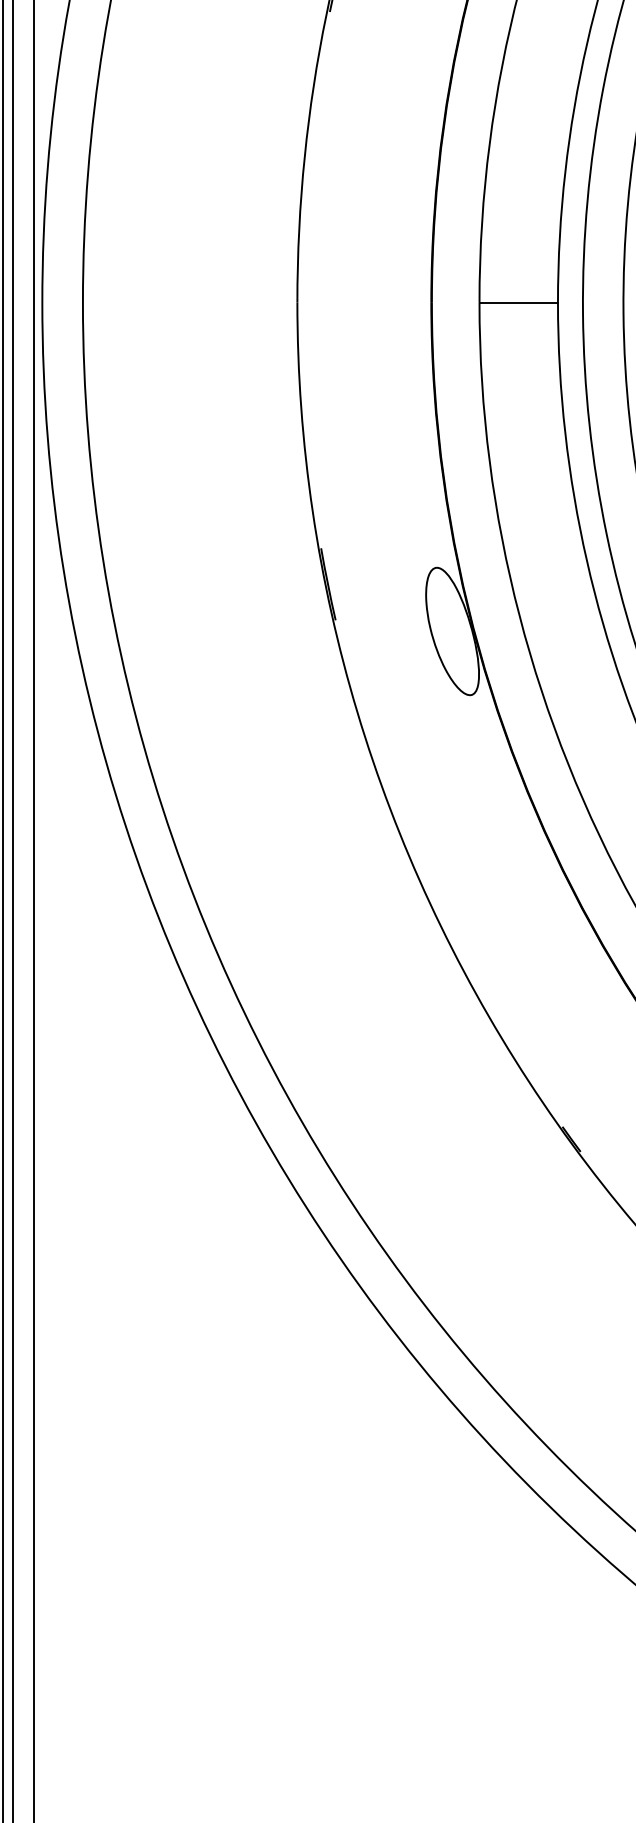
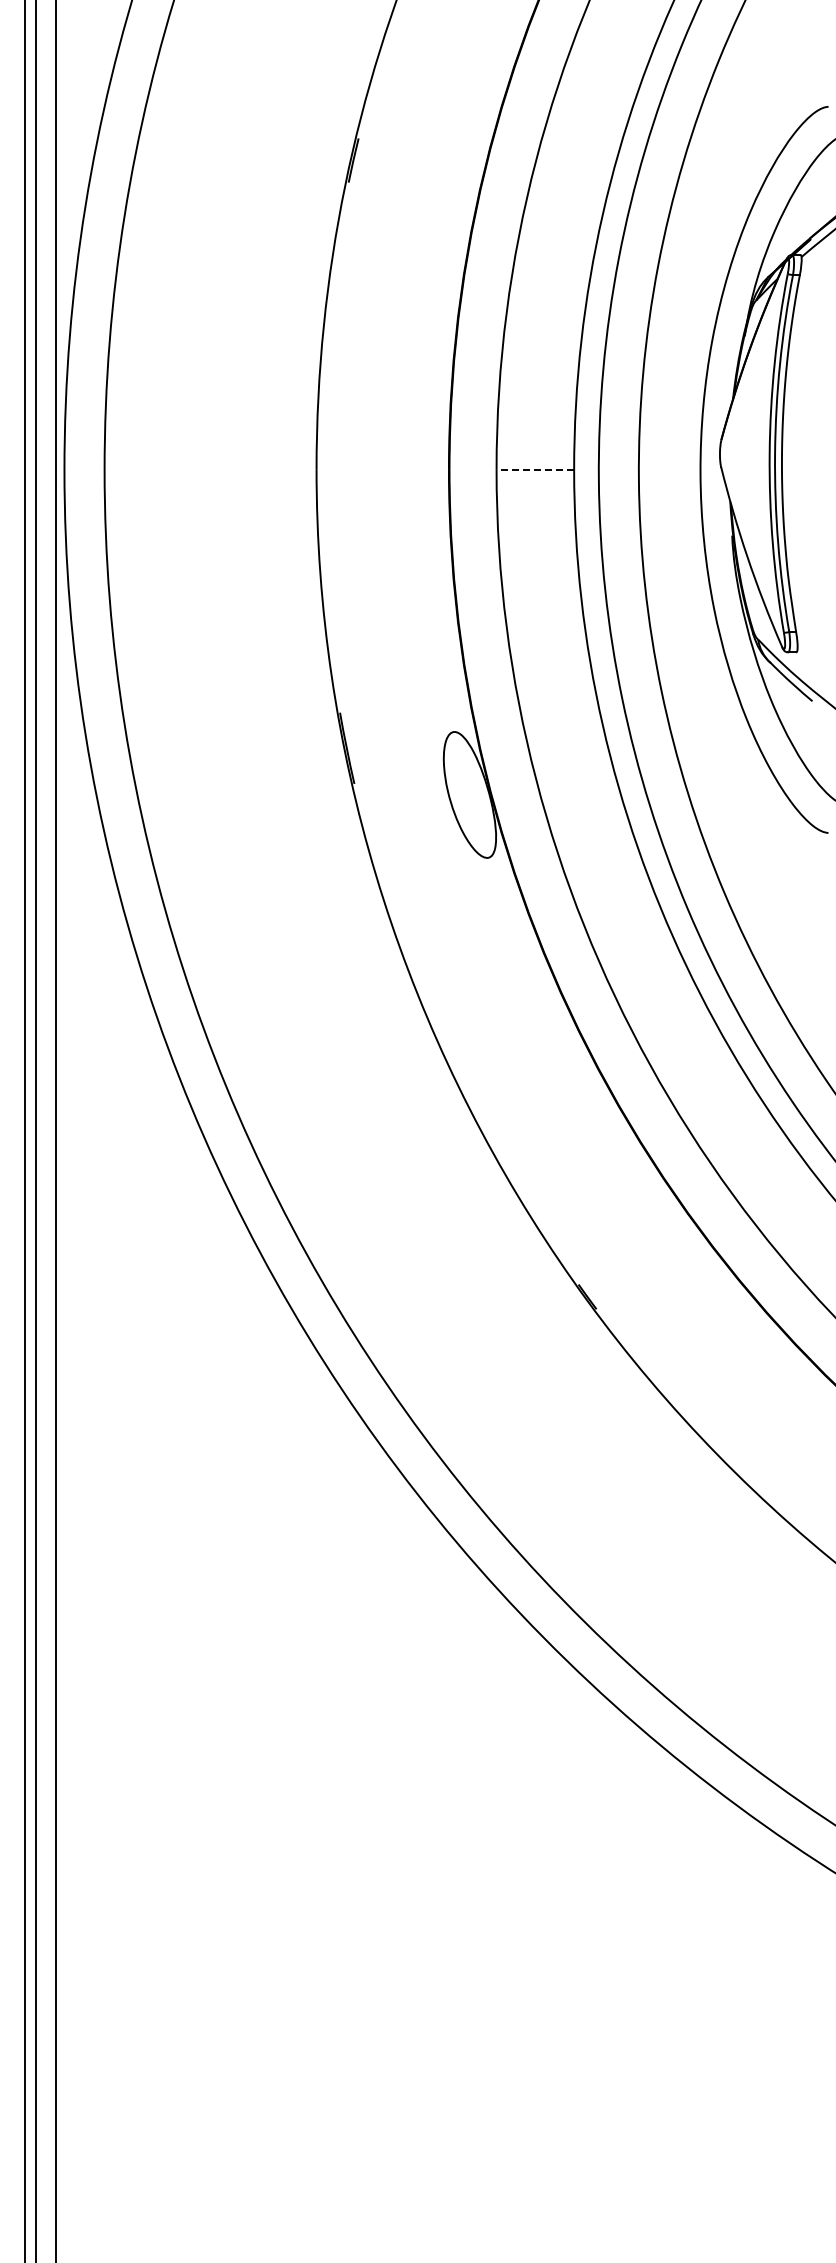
line: (518, 302) -> (535, 469), solid -> dashed

